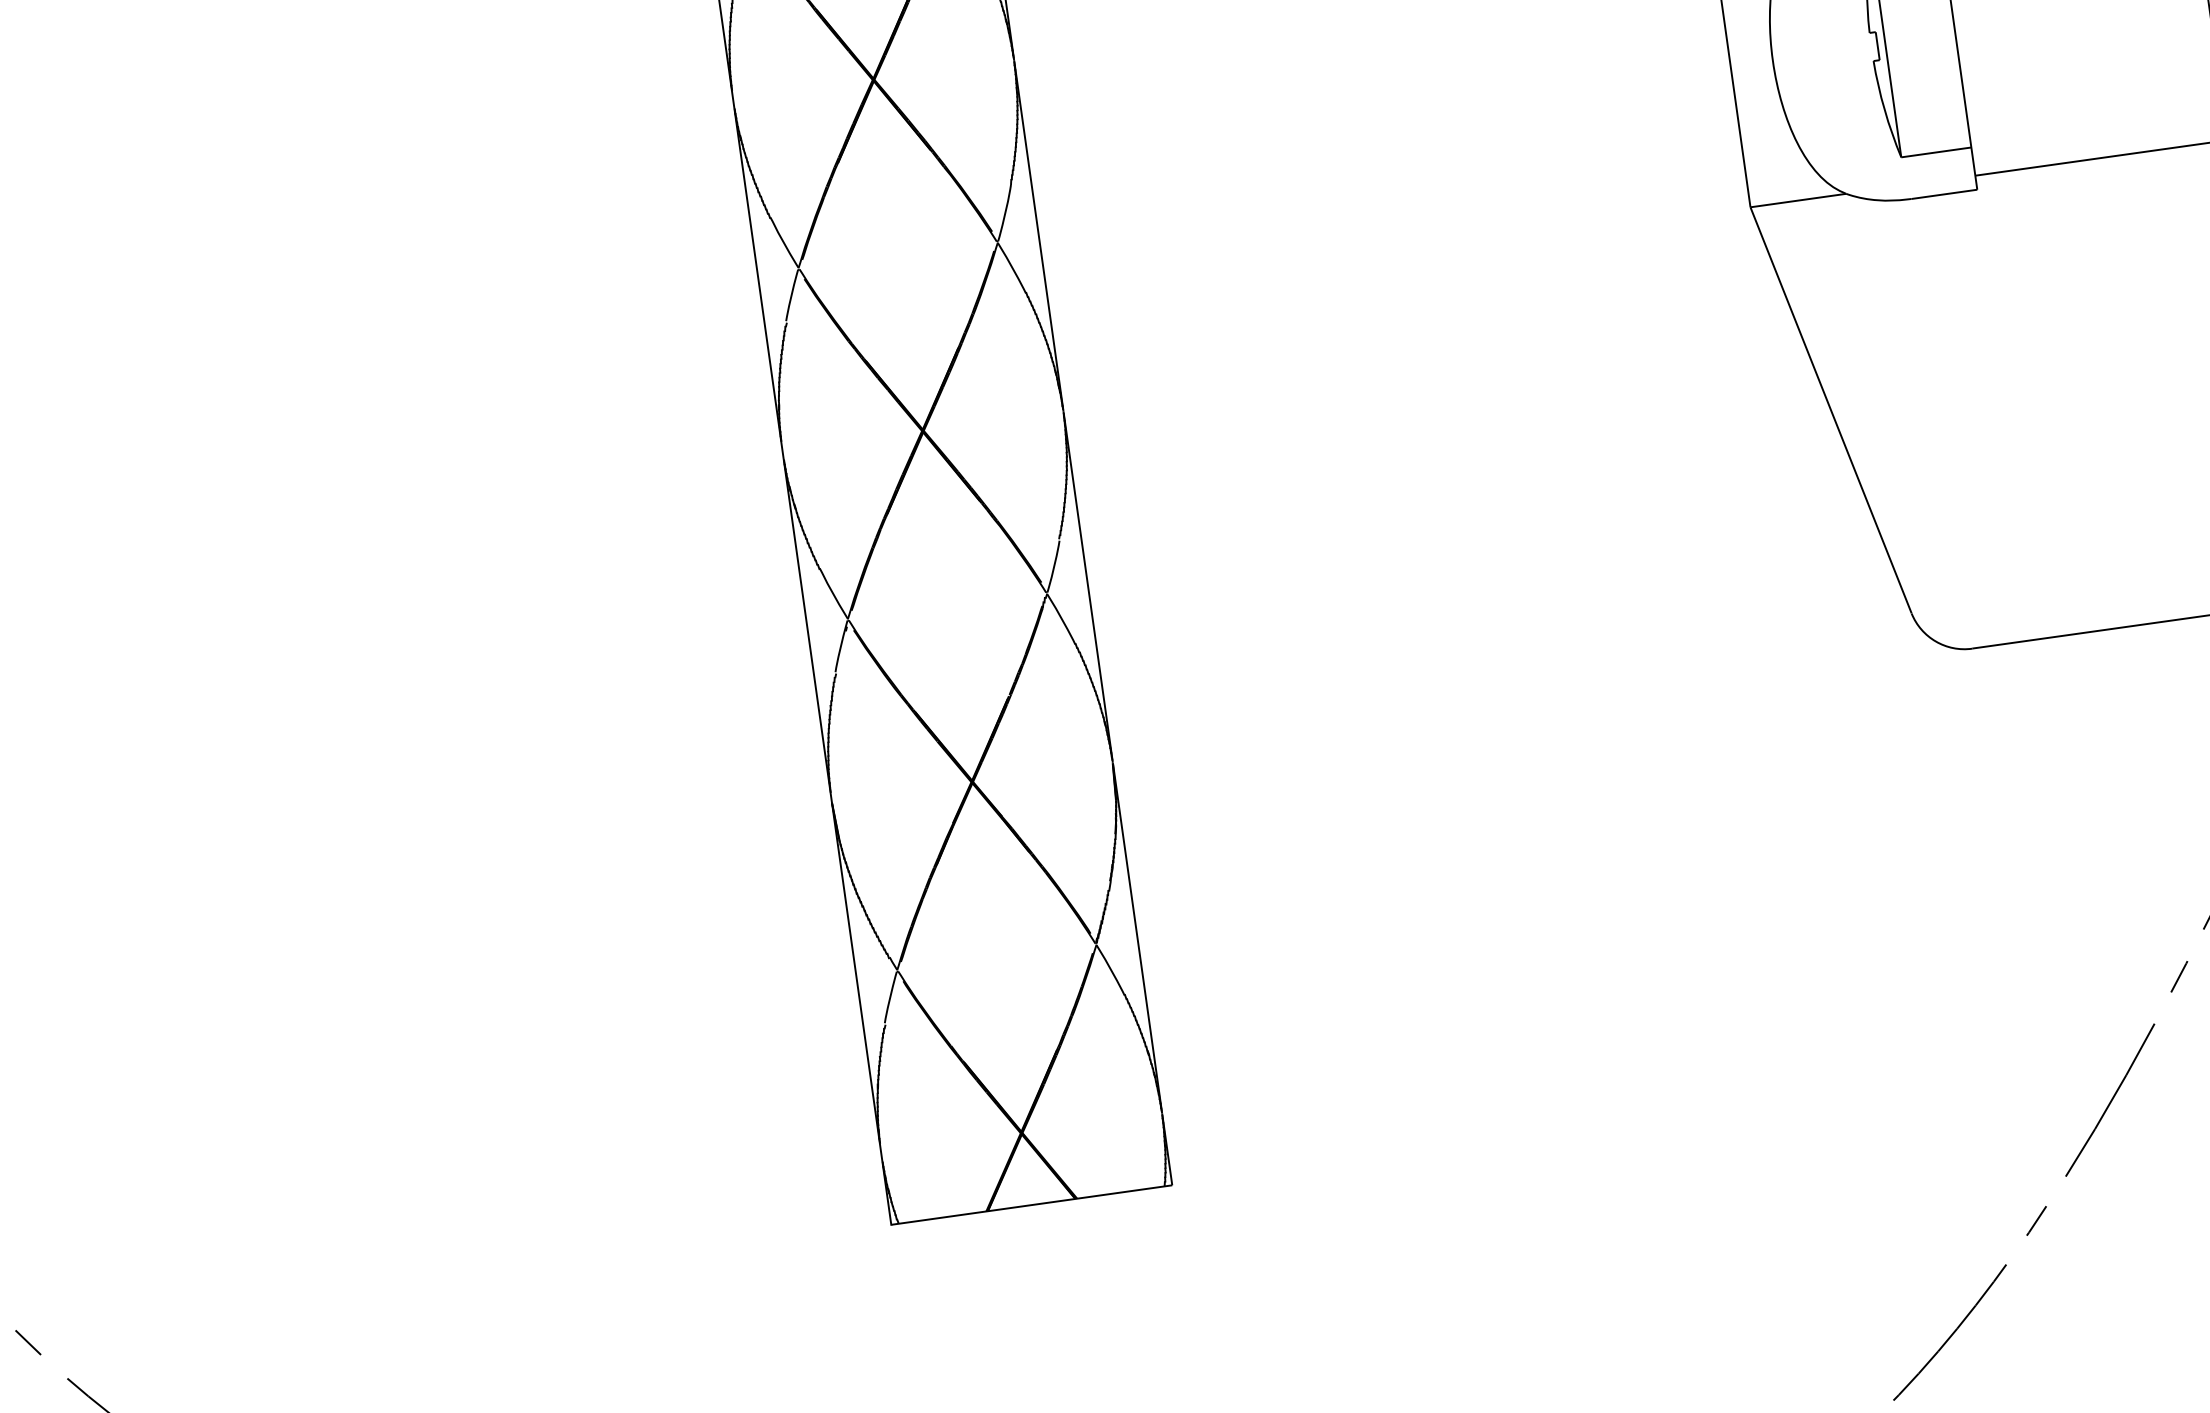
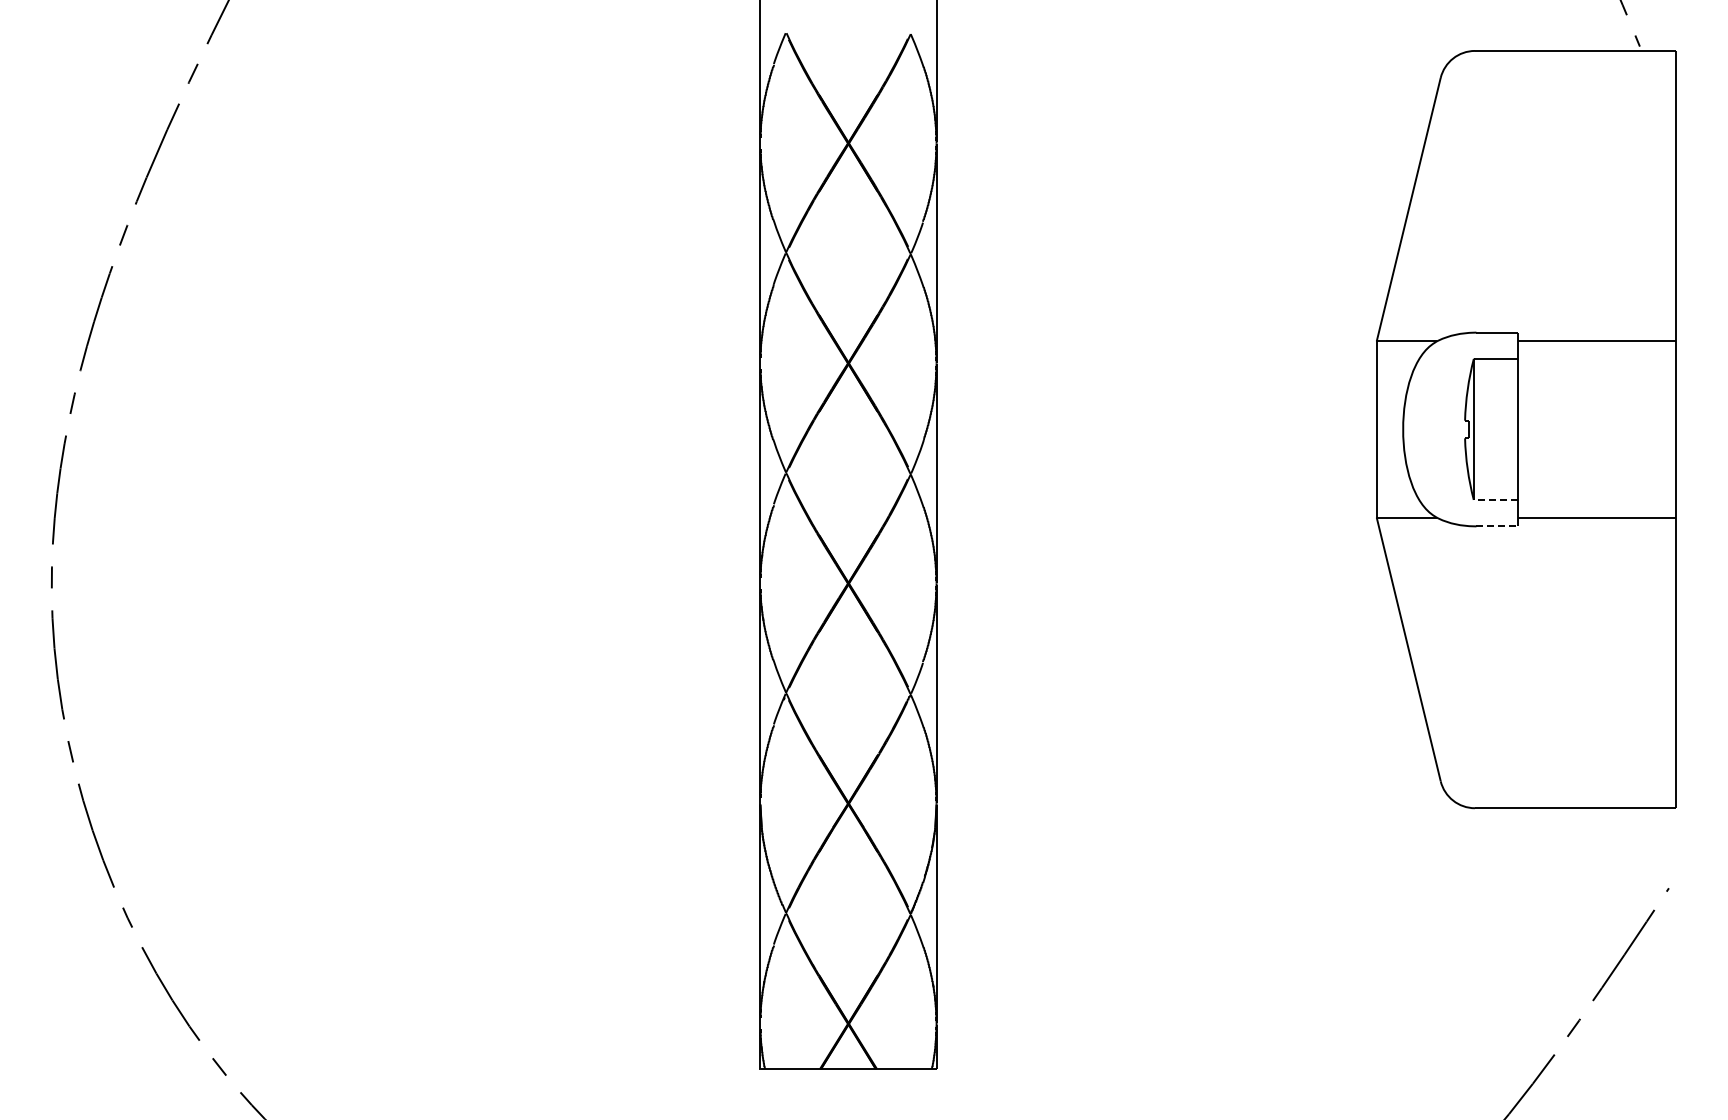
line: (1935, 151) -> (1495, 499), solid -> dashed
line: (1945, 194) -> (1497, 526), solid -> dashed

